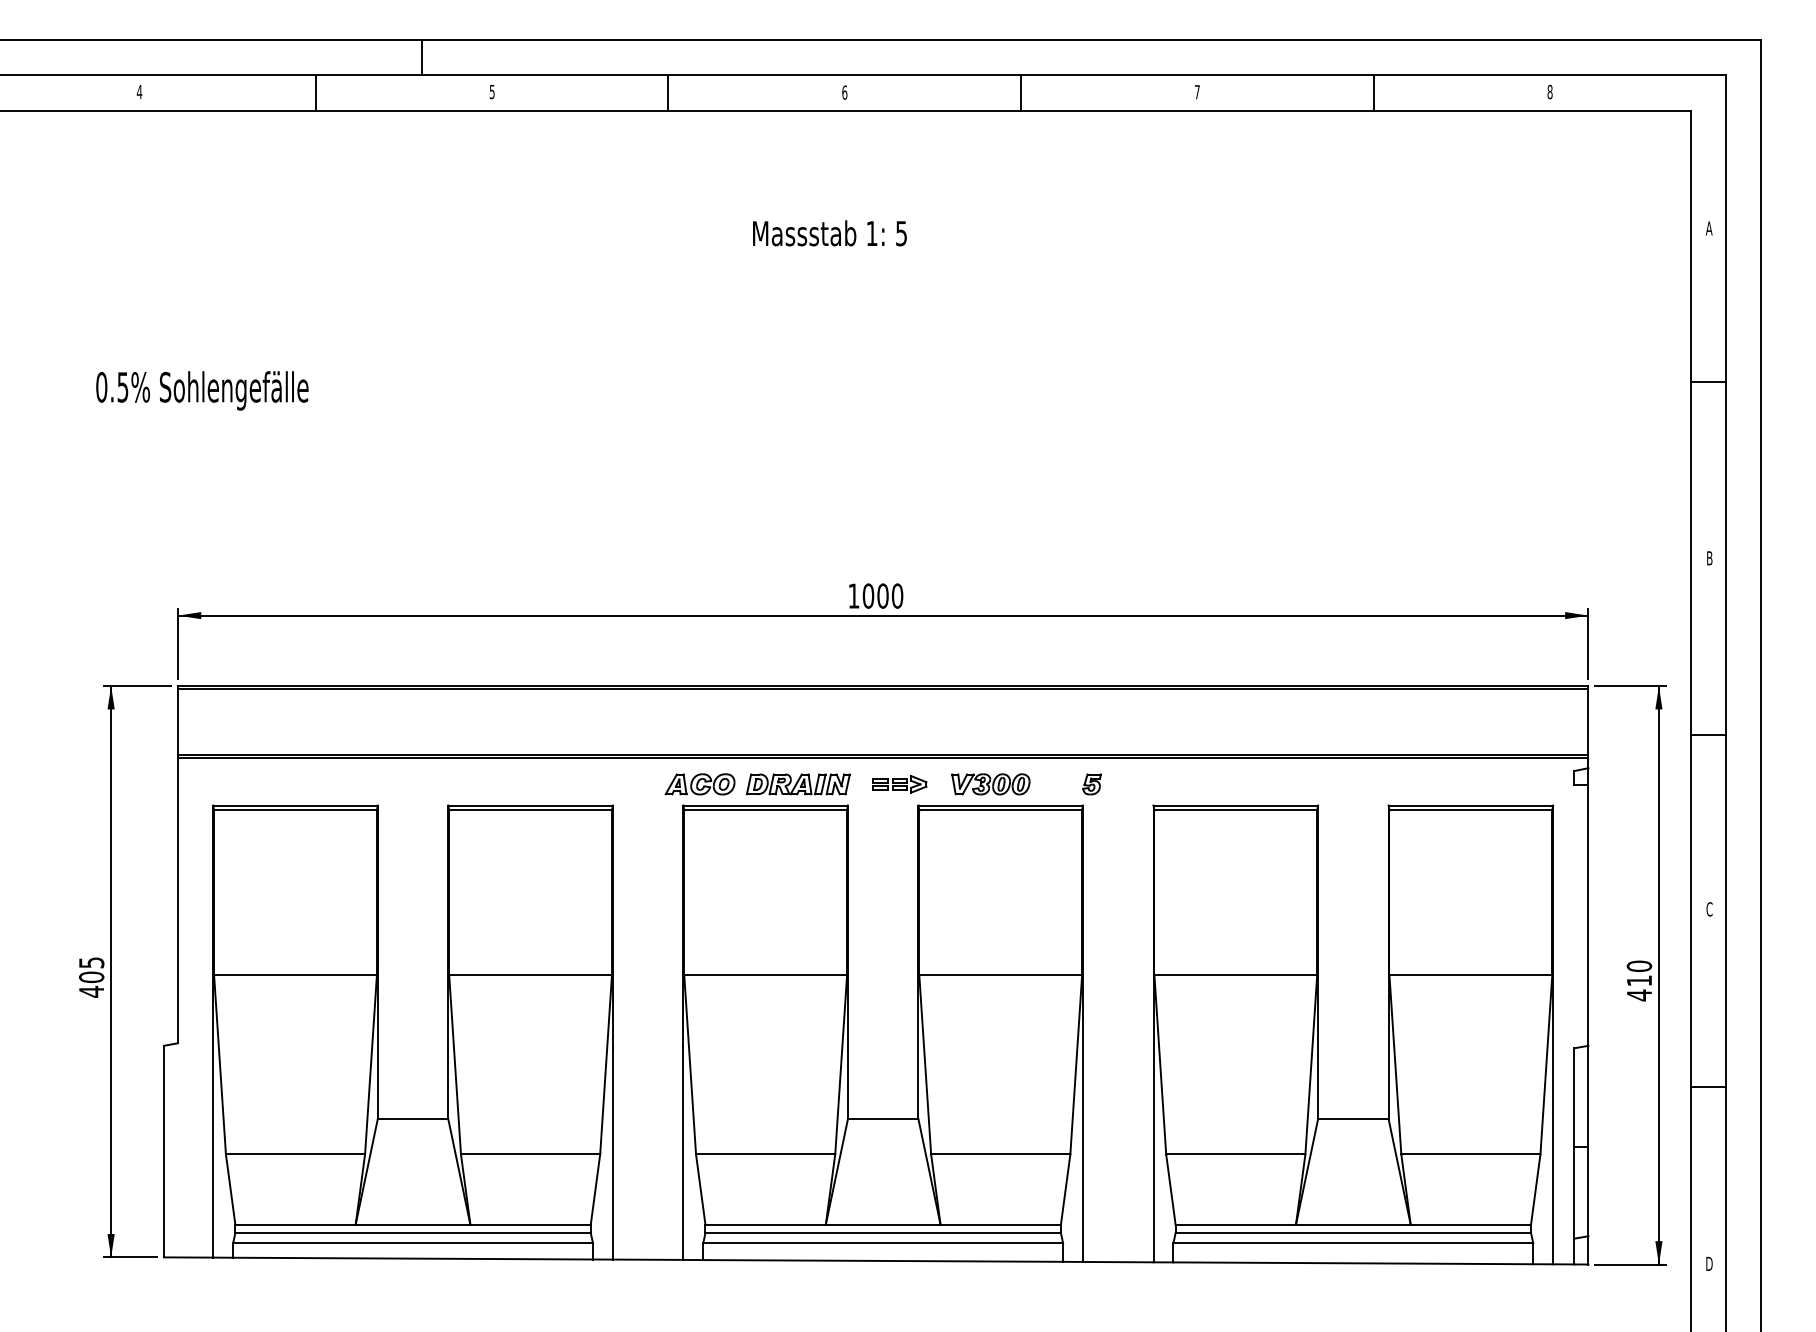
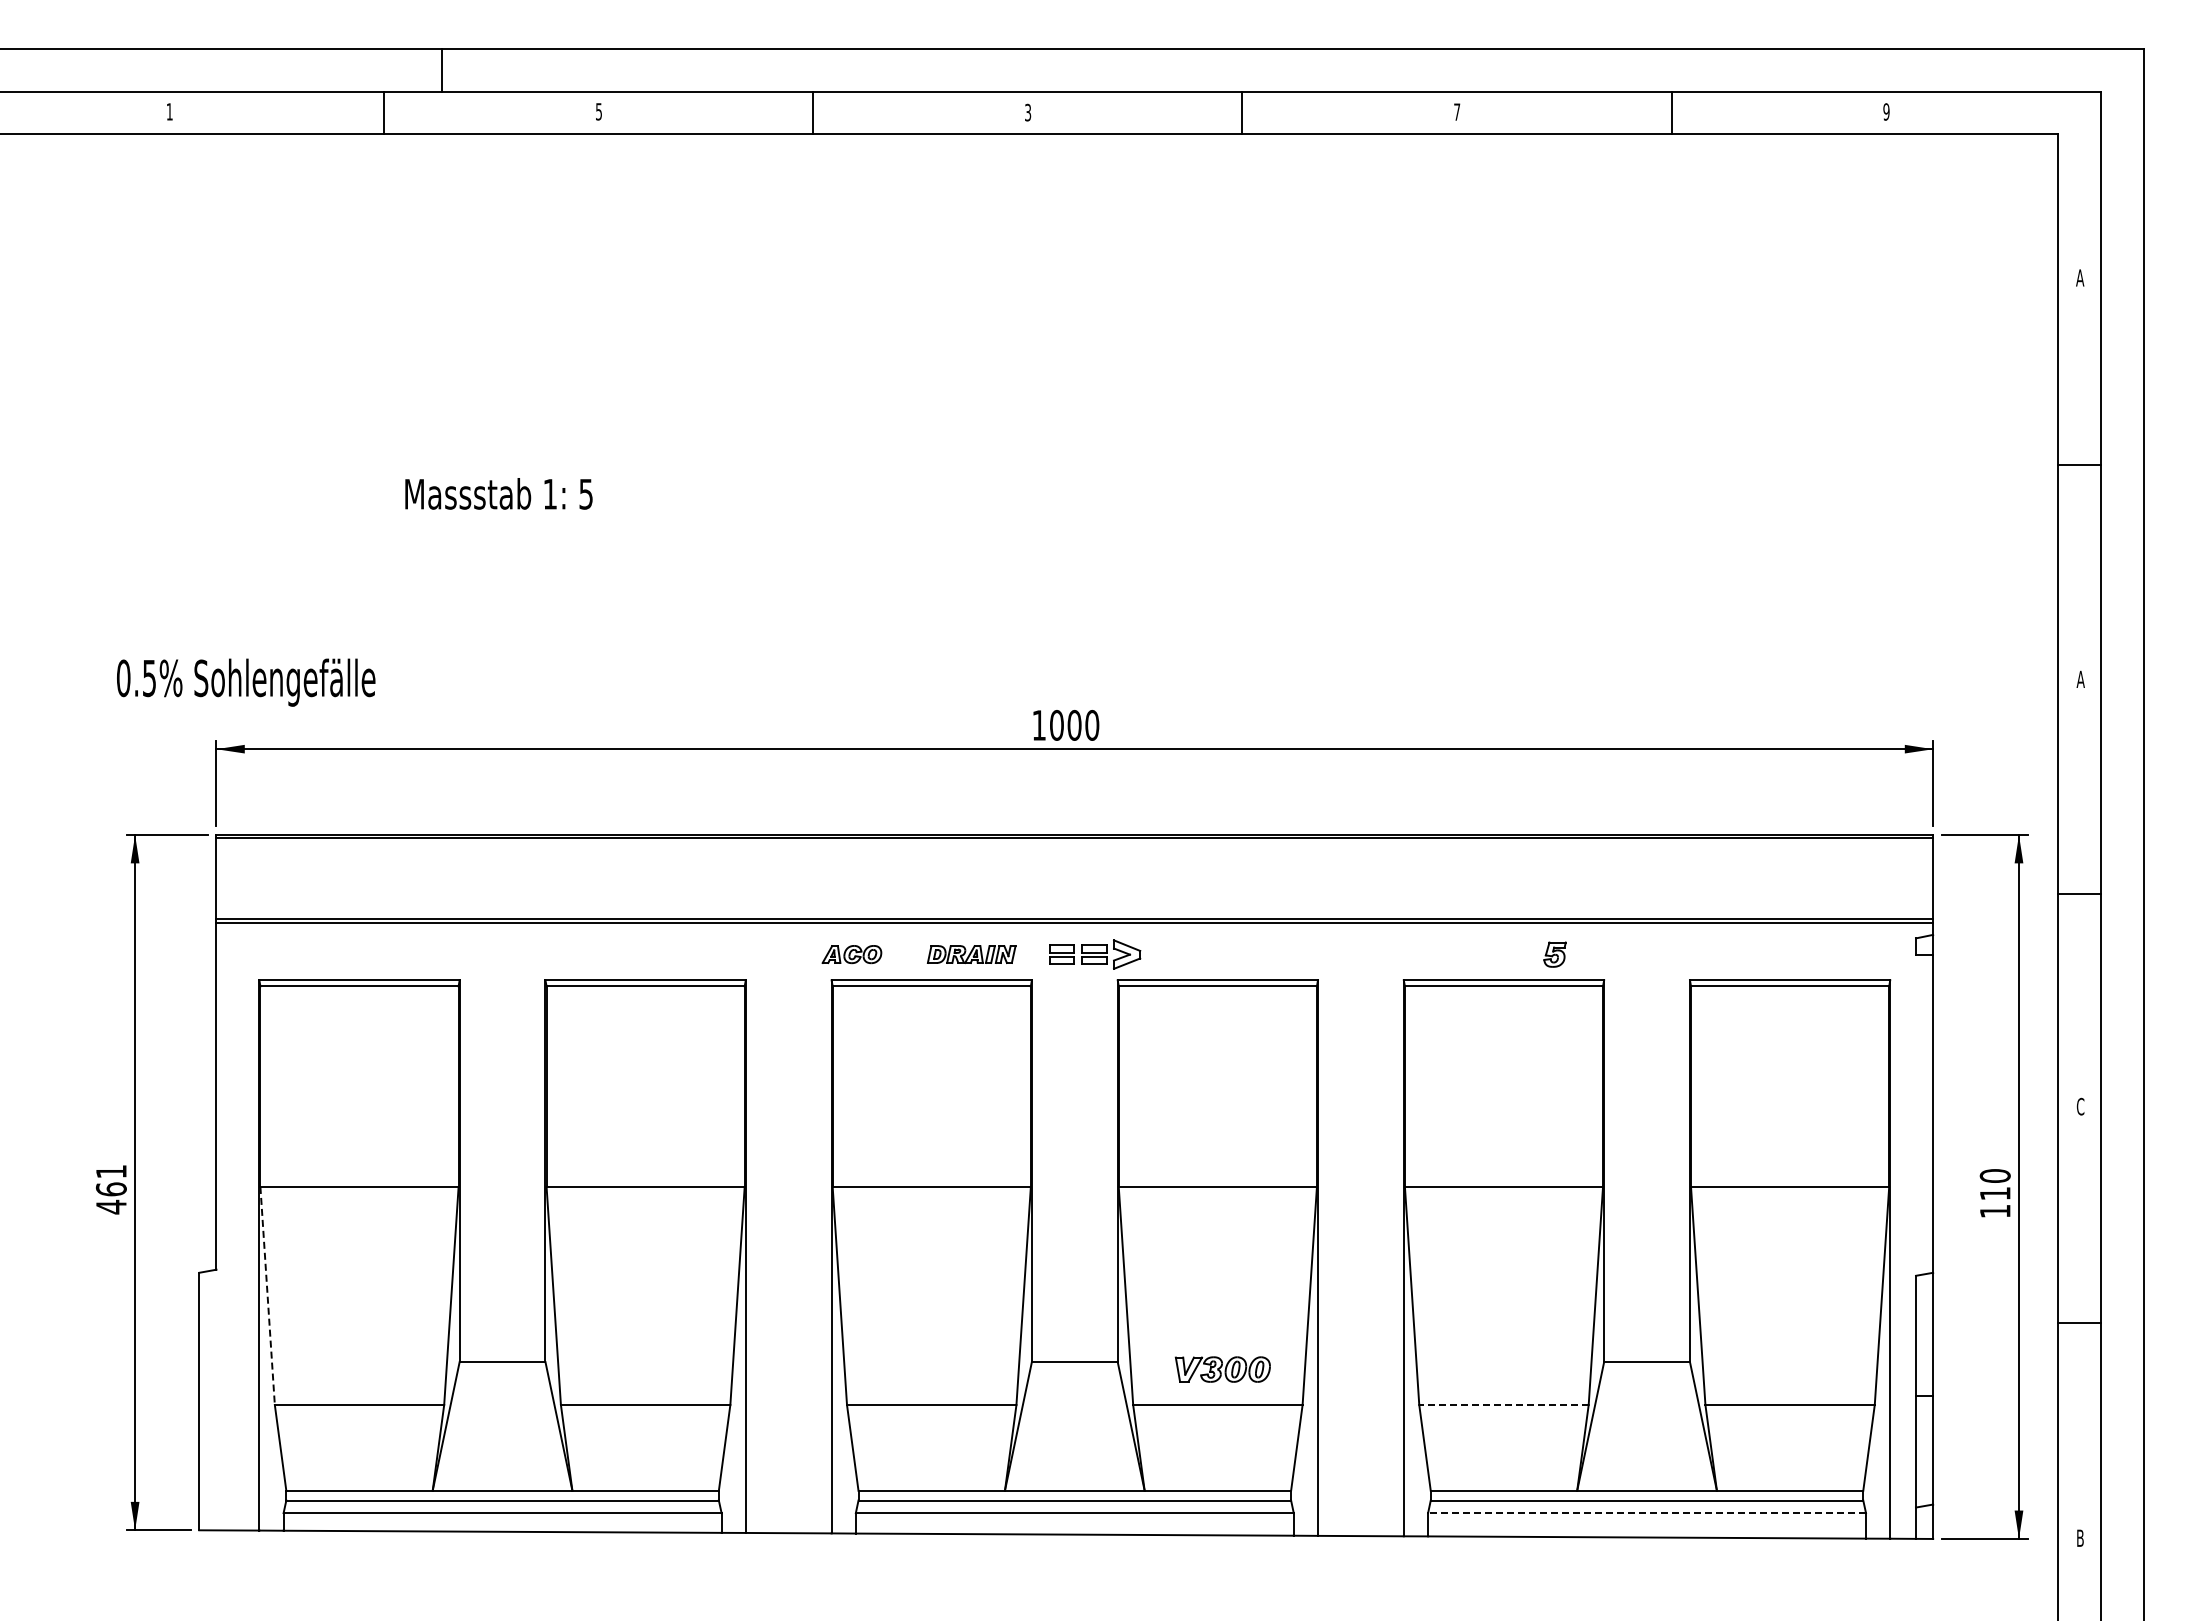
line: (421, 57) -> (441, 69), moved
text: (139, 91) -> (169, 111), 4 -> 1
text: (1550, 91) -> (1886, 111), 8 -> 9
text: (845, 92) -> (1028, 112), 6 -> 3
text: (829, 233) -> (498, 493), moved
text: (202, 390) -> (246, 682), moved
text: (1709, 557) -> (2080, 678), B -> A
part: (699, 784) -> (851, 954), size x0.7
part: (798, 784) -> (971, 954), size x0.7
part: (900, 784) -> (1095, 954), size x1.4
part: (990, 784) -> (1222, 1369), moved
part: (1091, 784) -> (1554, 954), moved
text: (90, 969) -> (110, 1180), 405 -> 461
text: (1639, 995) -> (1995, 1211), 410 -> 110
line: (219, 1065) -> (267, 1296), solid -> dashed
line: (1235, 1154) -> (1503, 1404), solid -> dashed
line: (1353, 1243) -> (1647, 1513), solid -> dashed
text: (1709, 1263) -> (2080, 1537), D -> B

